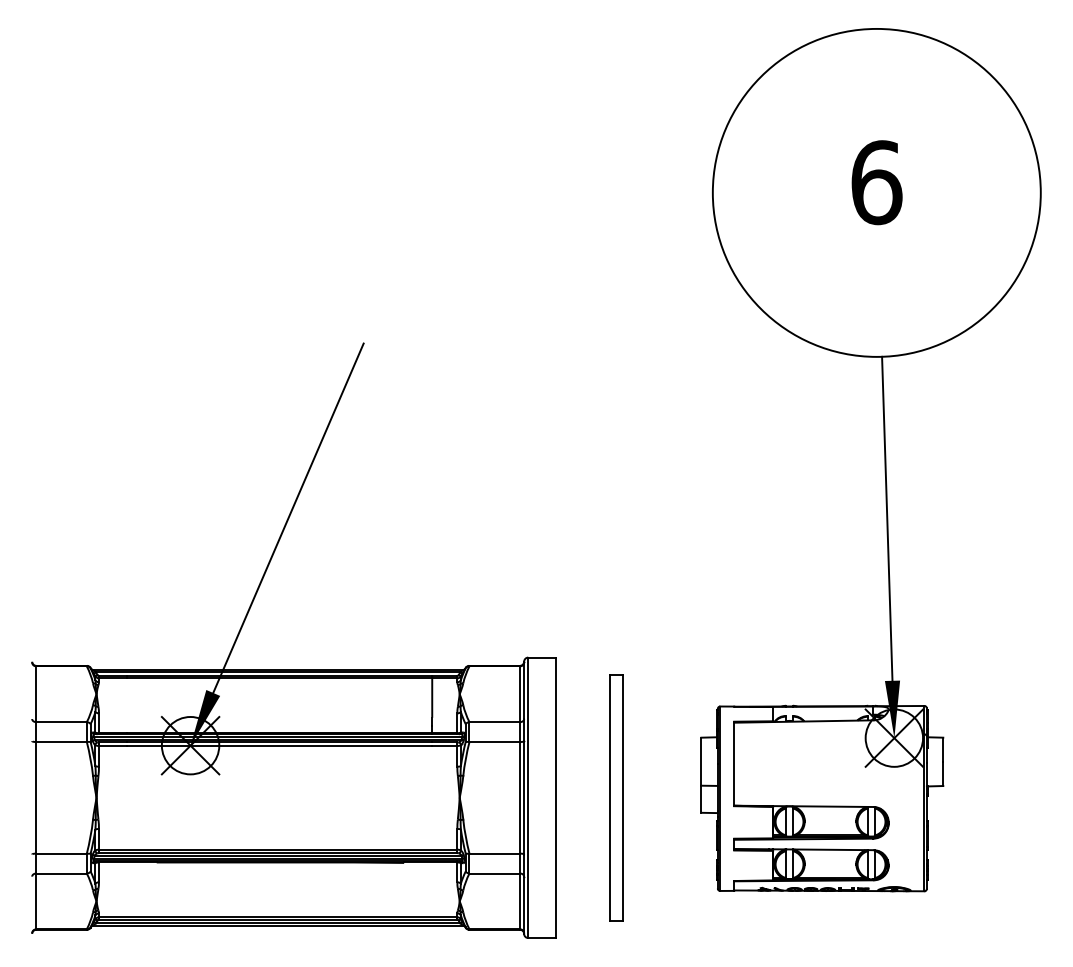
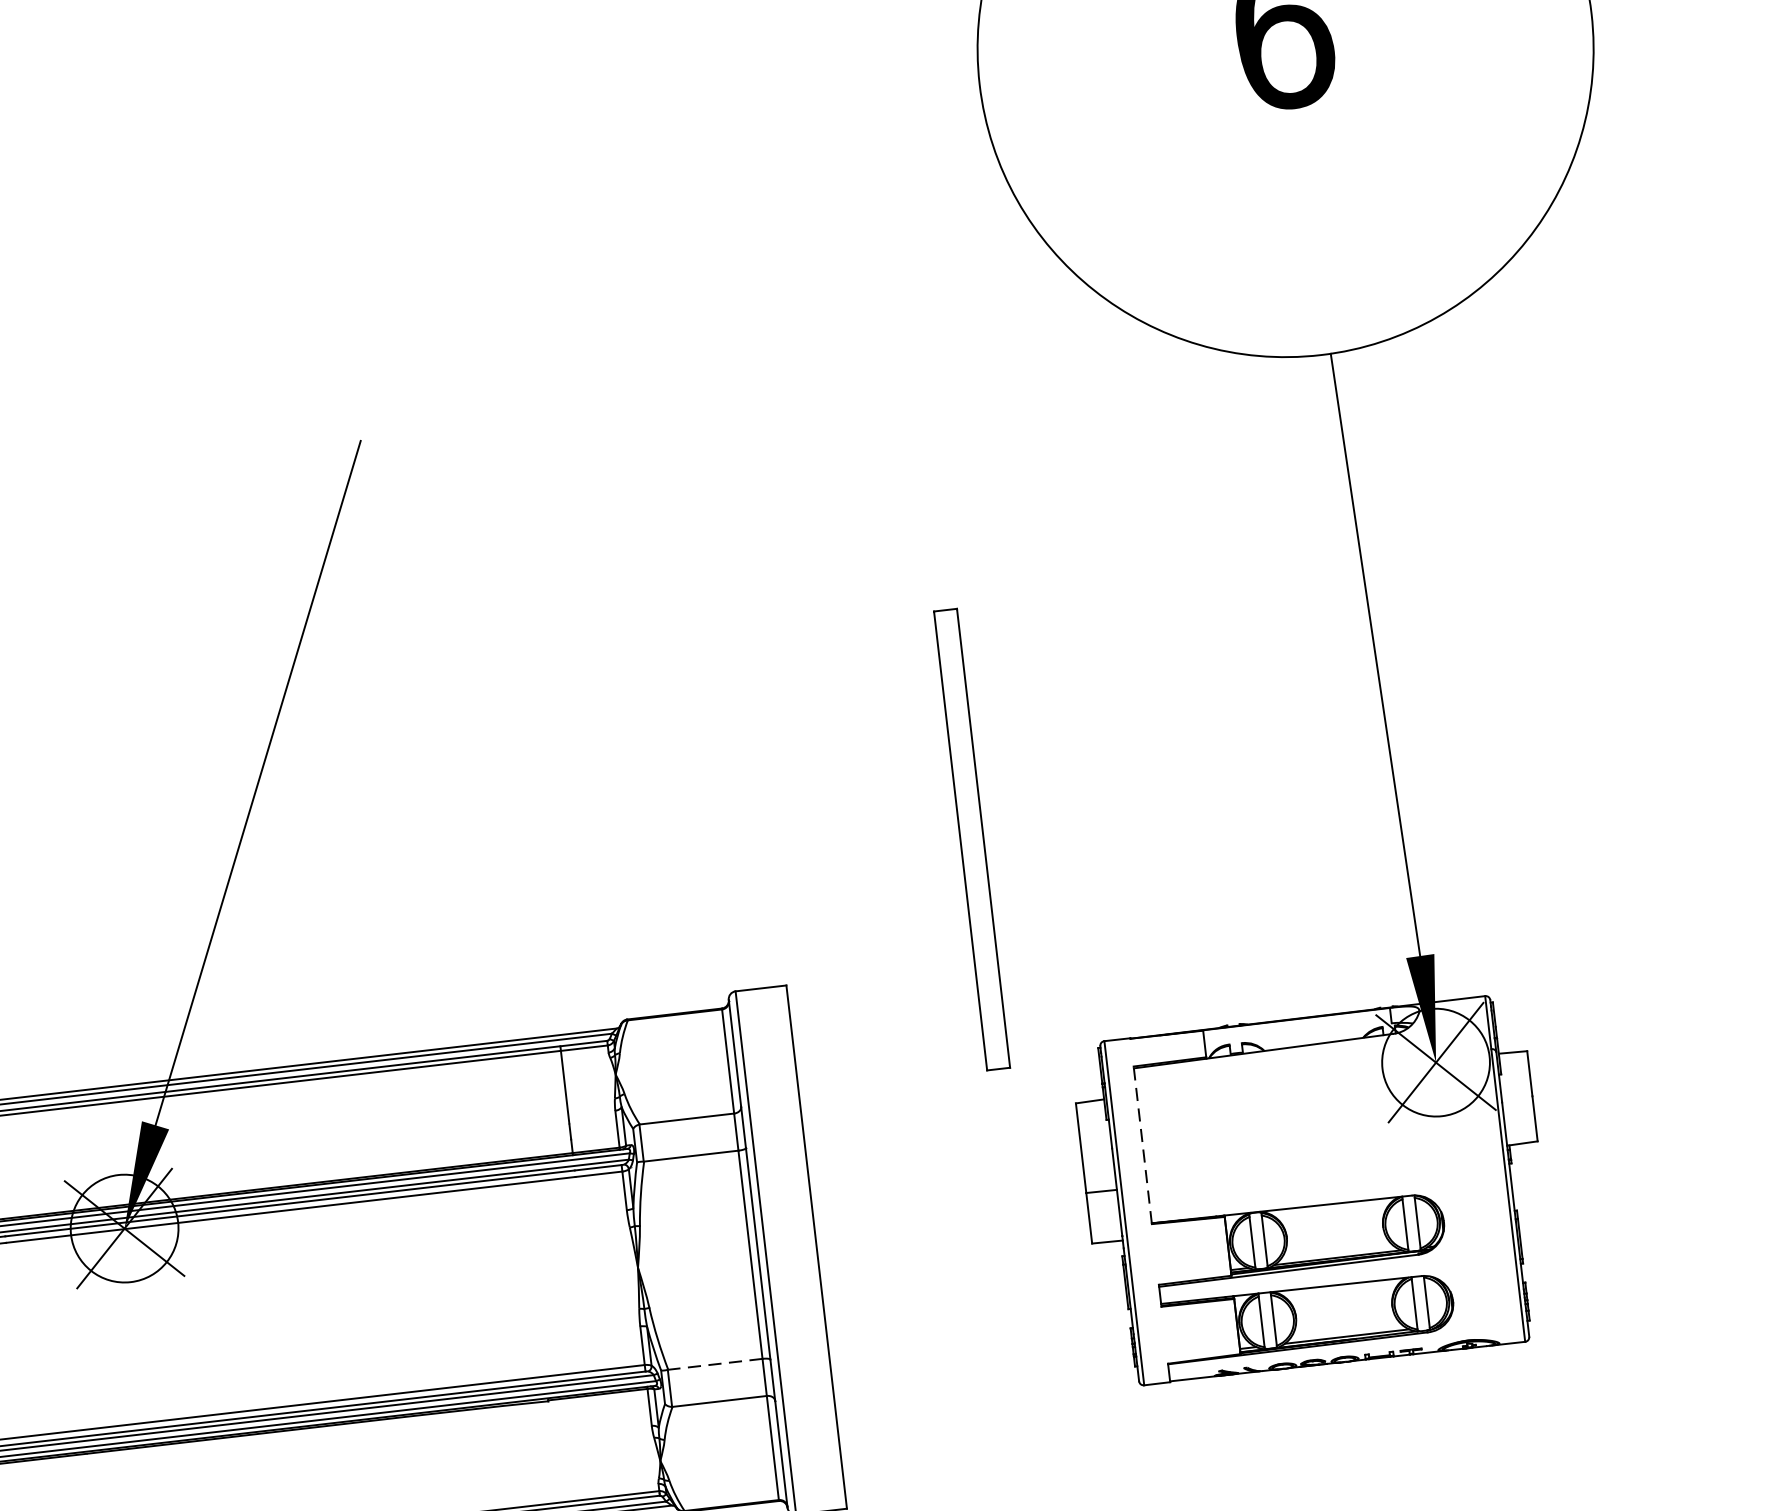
line: (734, 763) -> (1143, 1144), solid -> dashed
part: (616, 797) -> (971, 839), moved
line: (494, 853) -> (714, 1364), solid -> dashed

